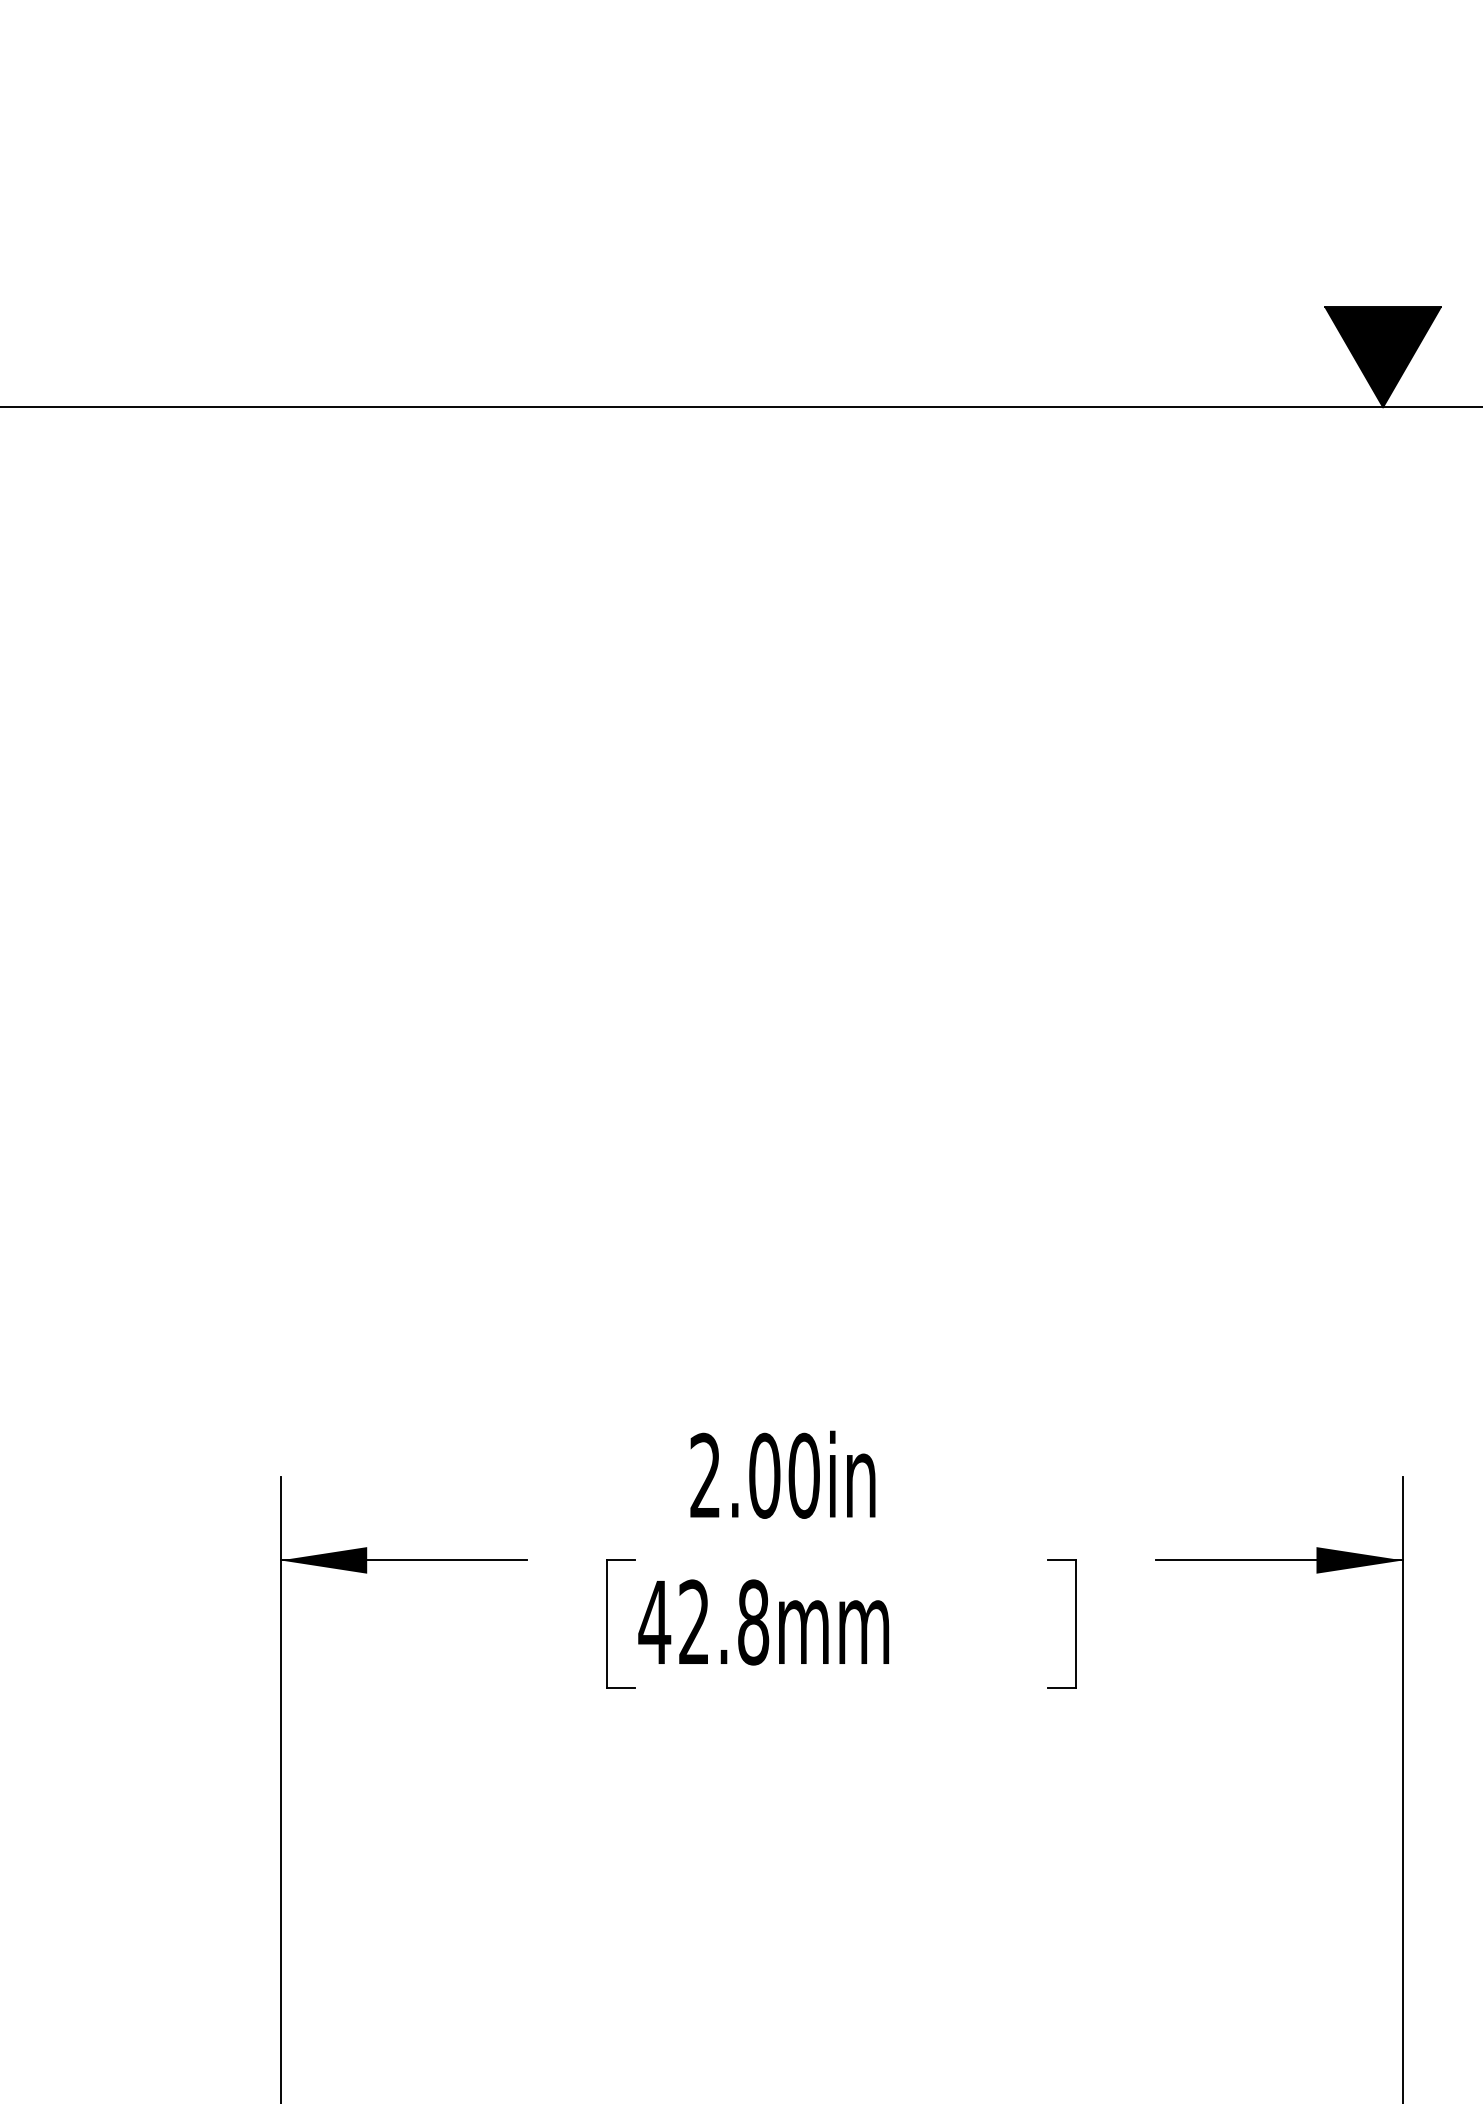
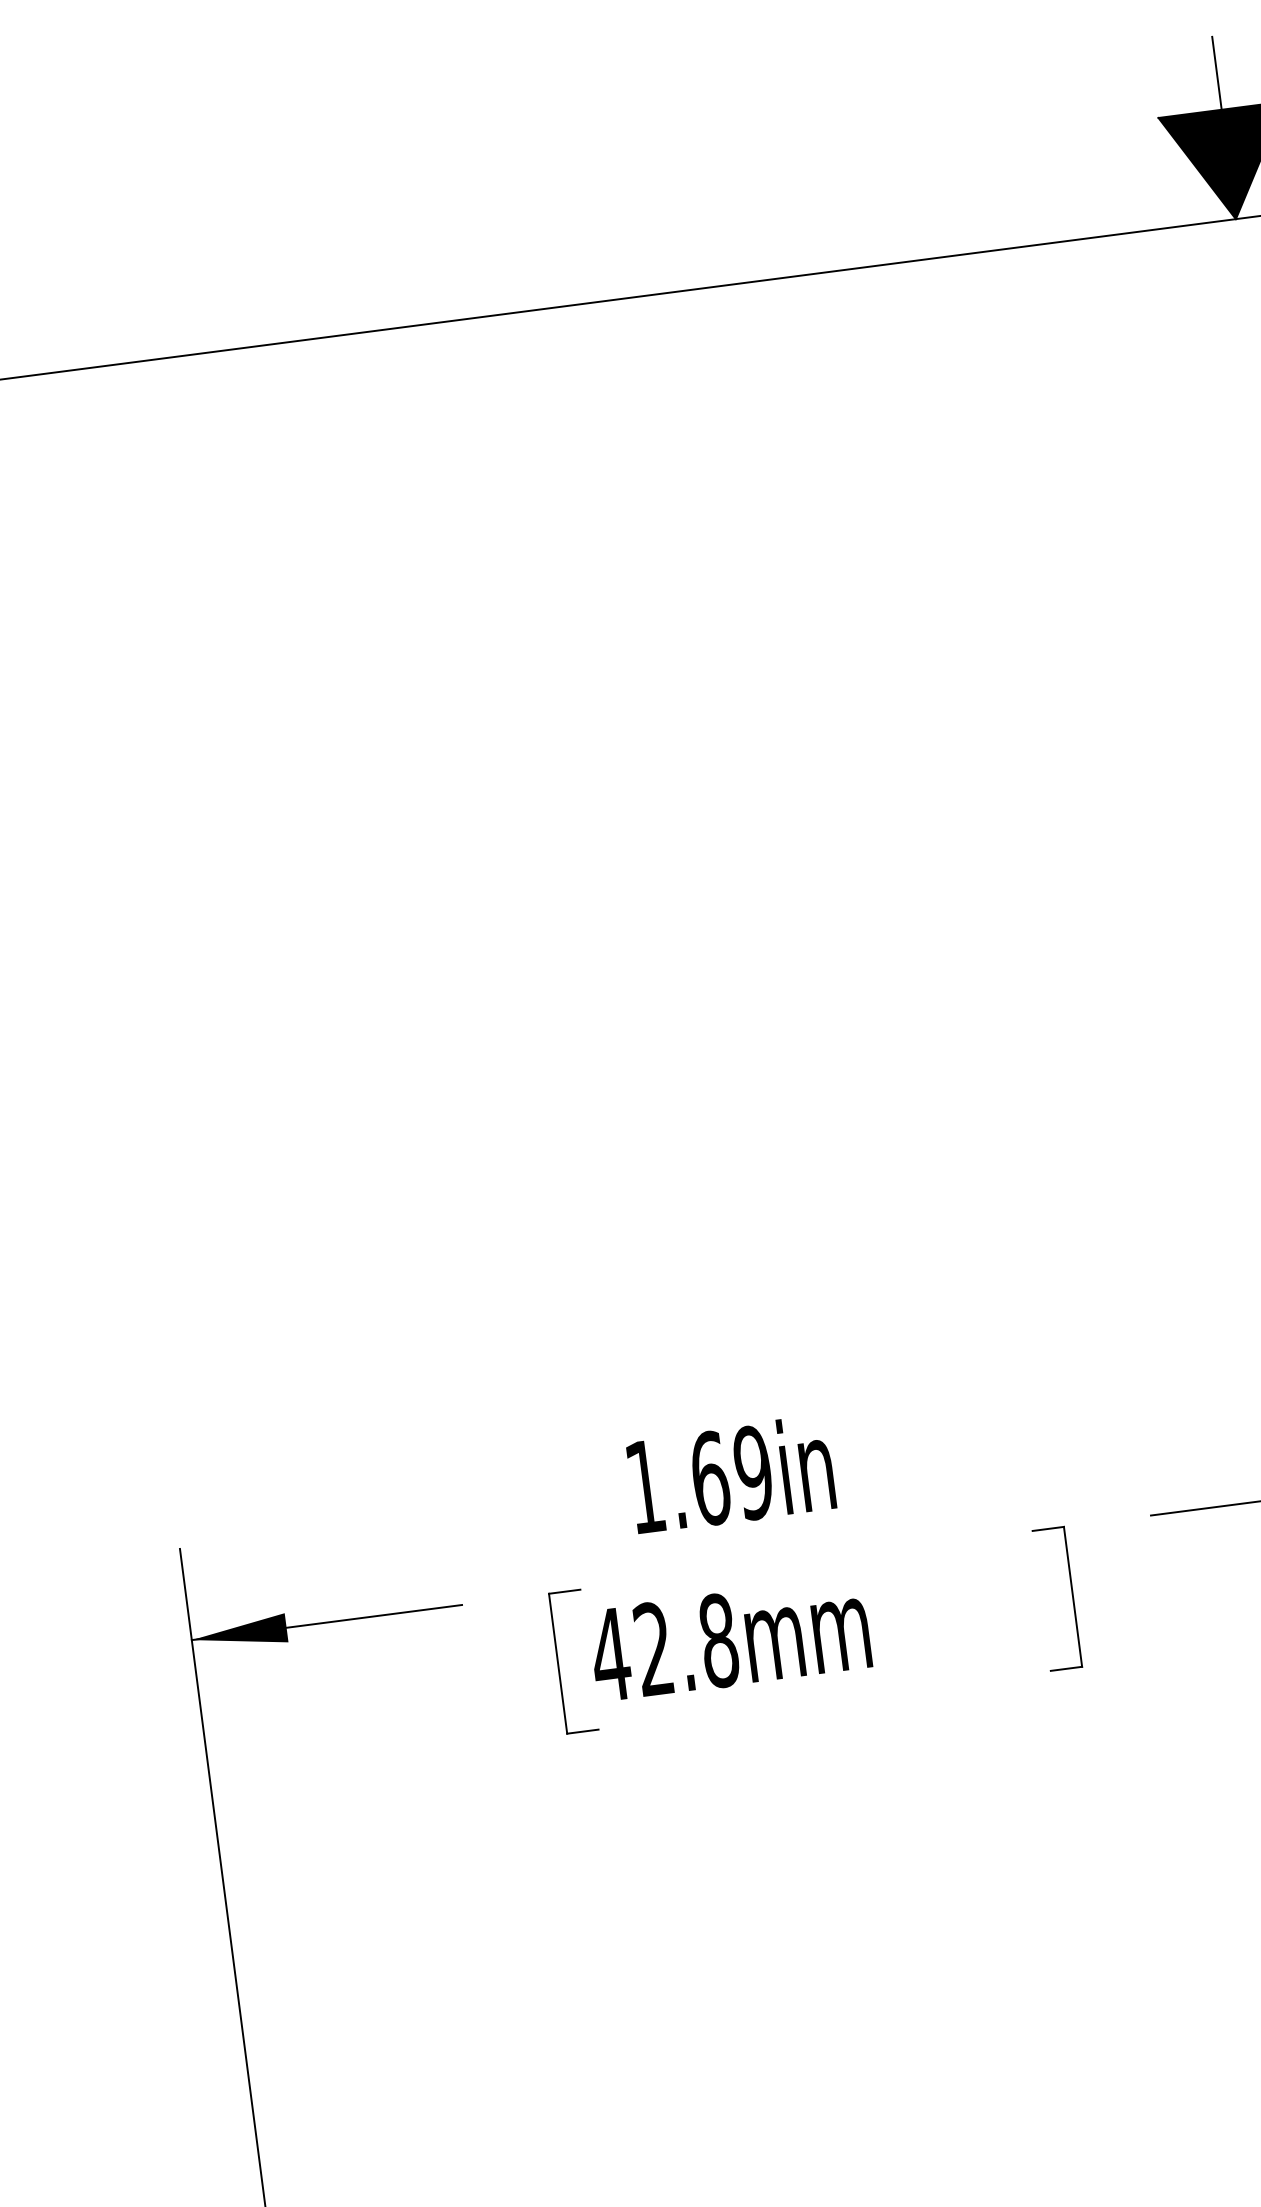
line: (1383, 273) -> (1217, 72), added
text: (754, 1475) -> (699, 1479), 2.00in -> 1.69in

